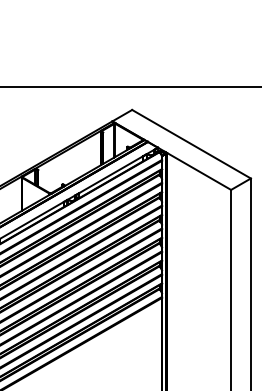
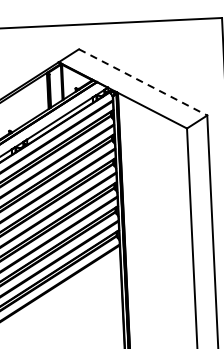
line: (191, 144) -> (143, 82), solid -> dashed

